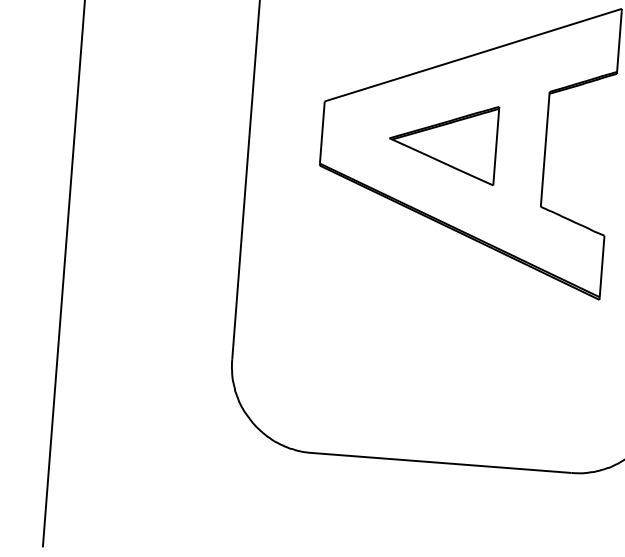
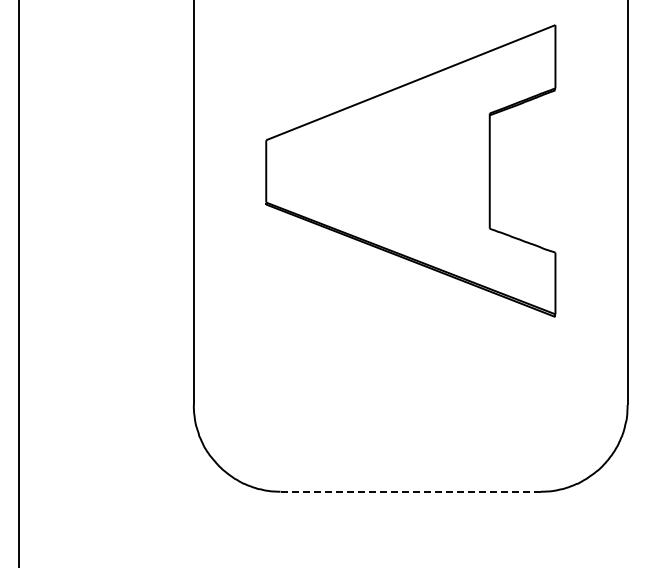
part: (443, 141) -> (387, 171), removed
line: (441, 462) -> (410, 491), solid -> dashed

